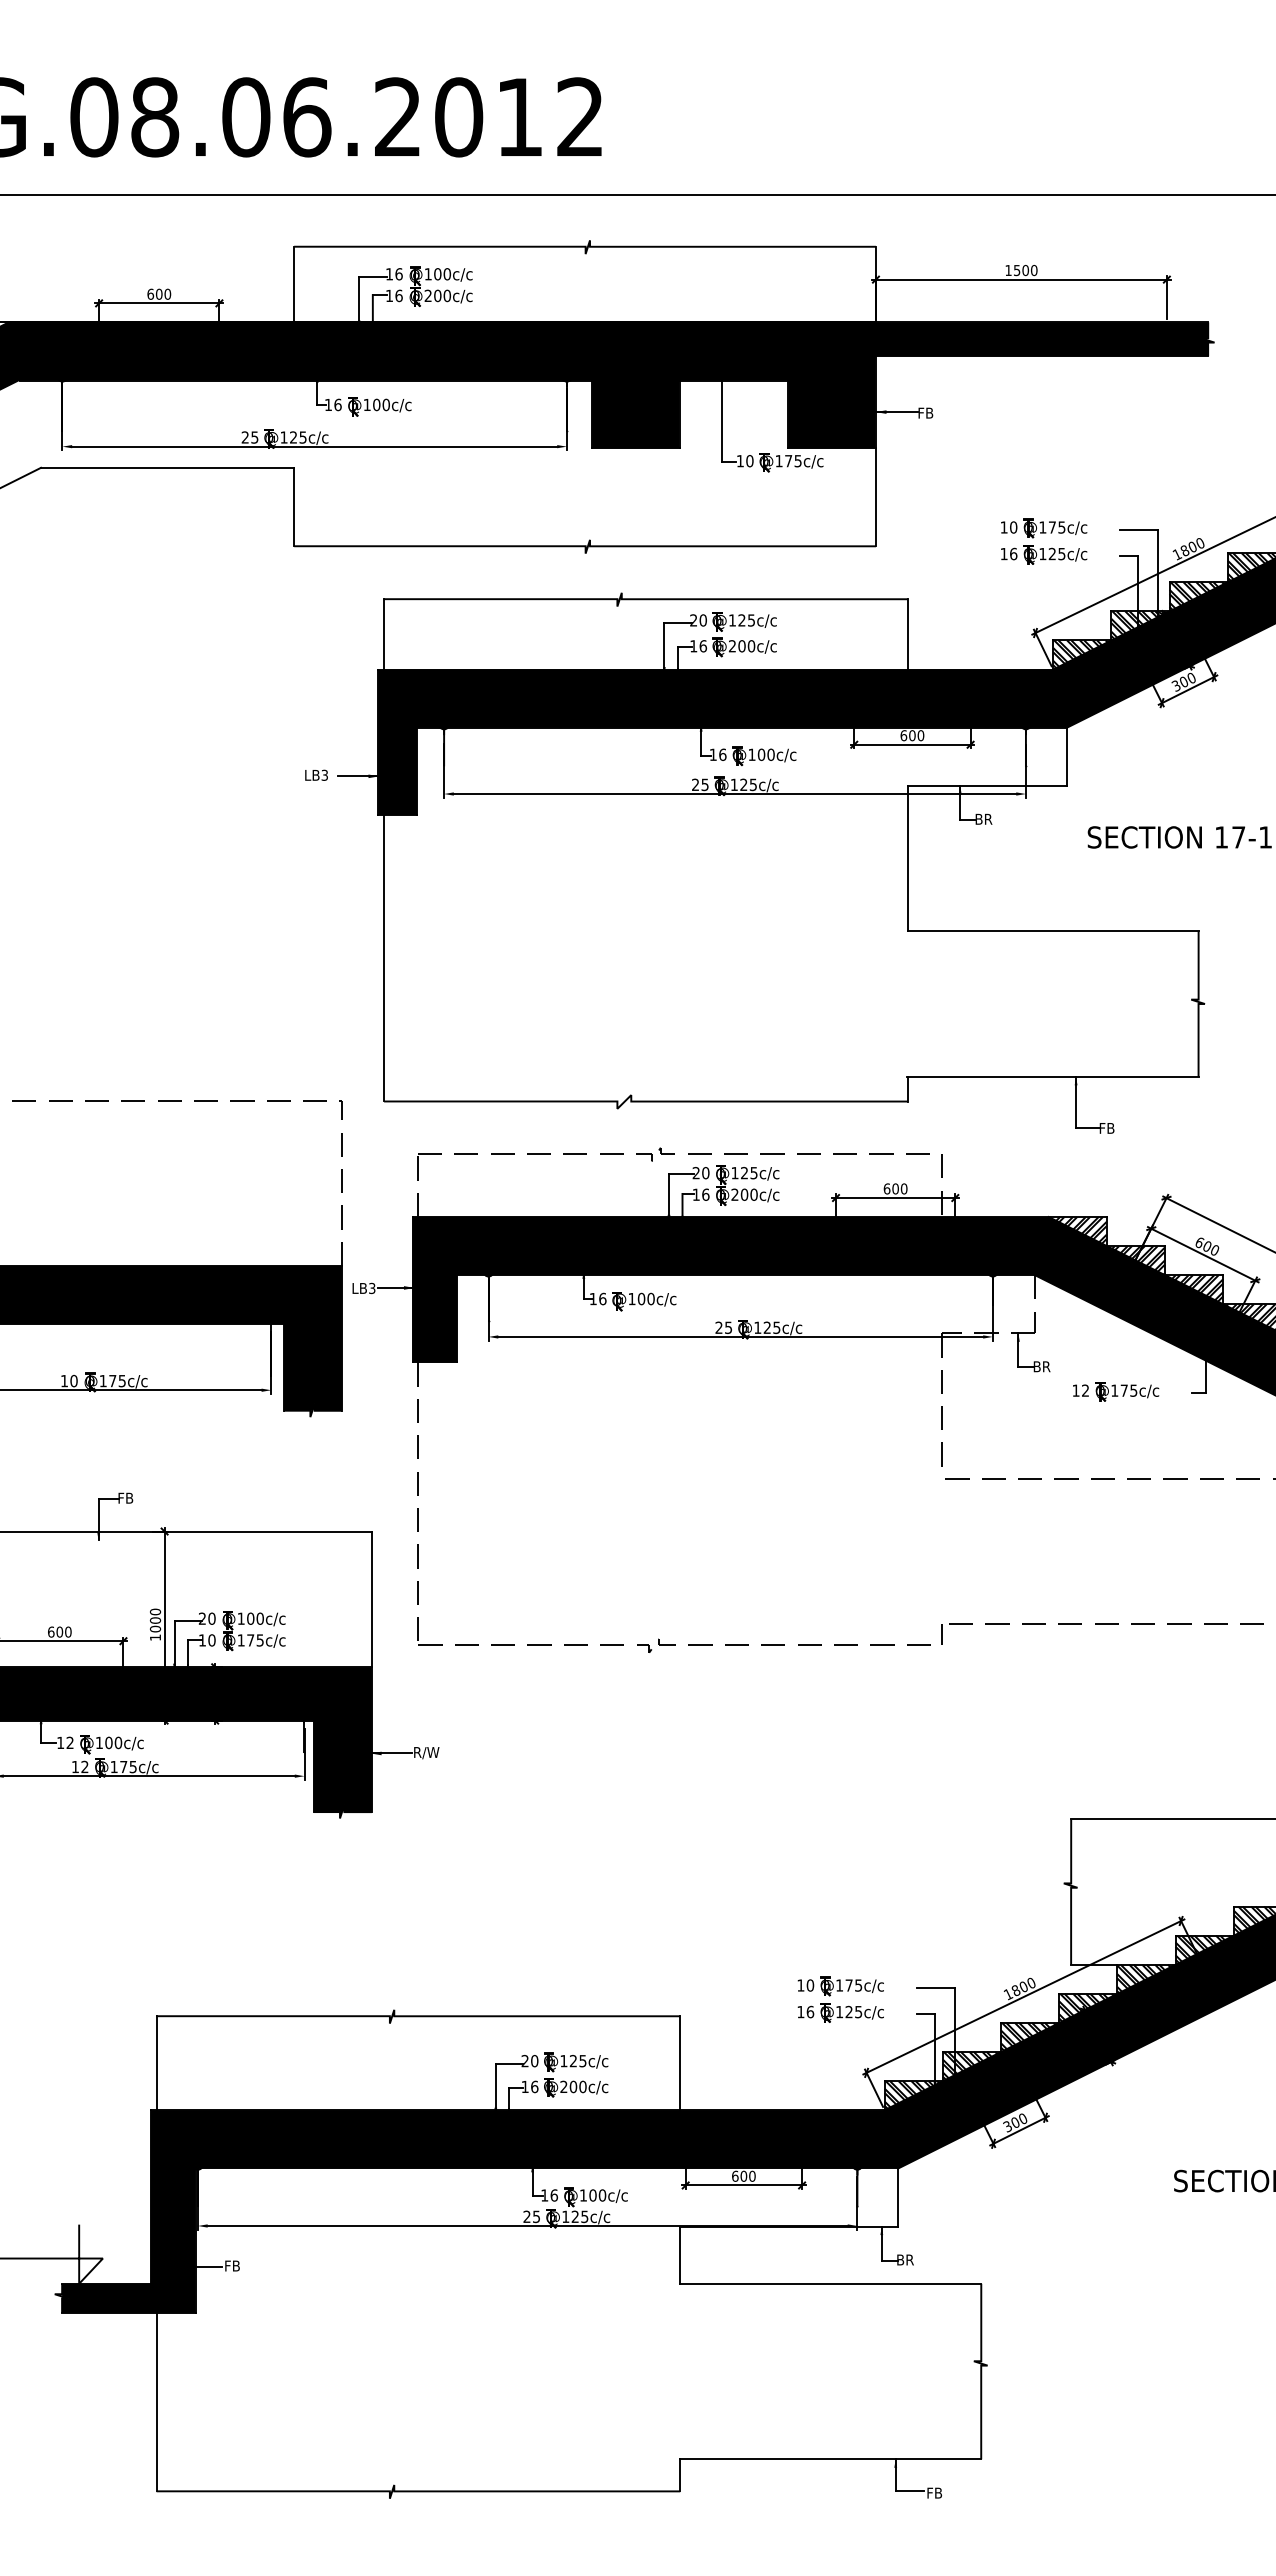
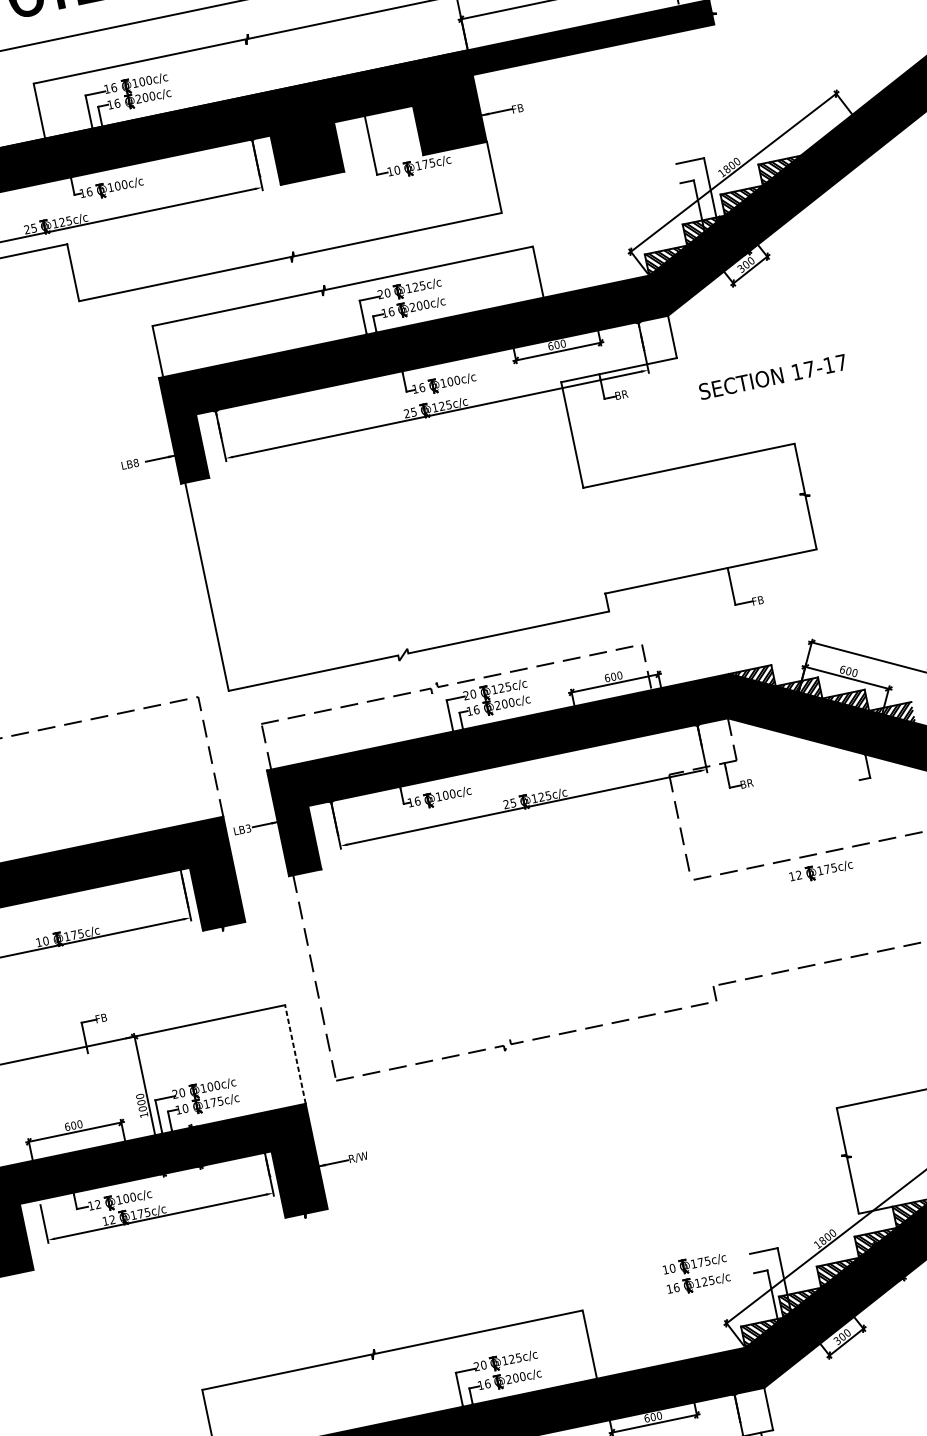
part: (1043, 548) -> (623, 189), removed
text: (324, 774) -> (135, 462), LB3 -> LB8
part: (1116, 1391) -> (821, 871), moved
line: (371, 1599) -> (295, 1054), solid -> dashed

